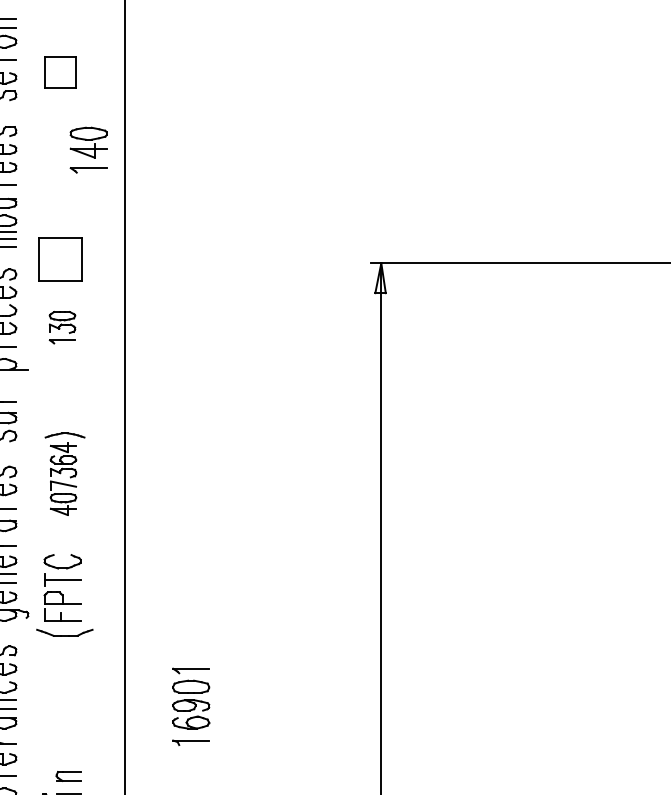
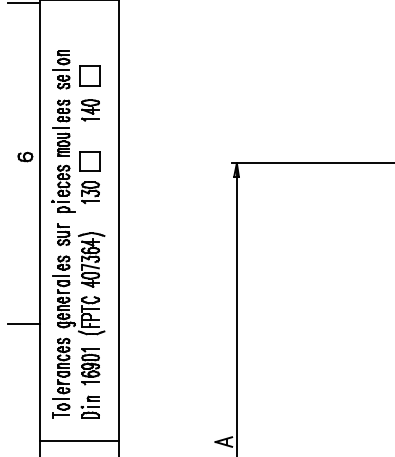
part: (60, 72) -> (89, 75), size x1.43
part: (88, 150) -> (90, 110), moved
part: (62, 327) -> (90, 192), size x1.43
part: (64, 473) -> (91, 259), size x1.43
part: (190, 706) -> (90, 366), moved

